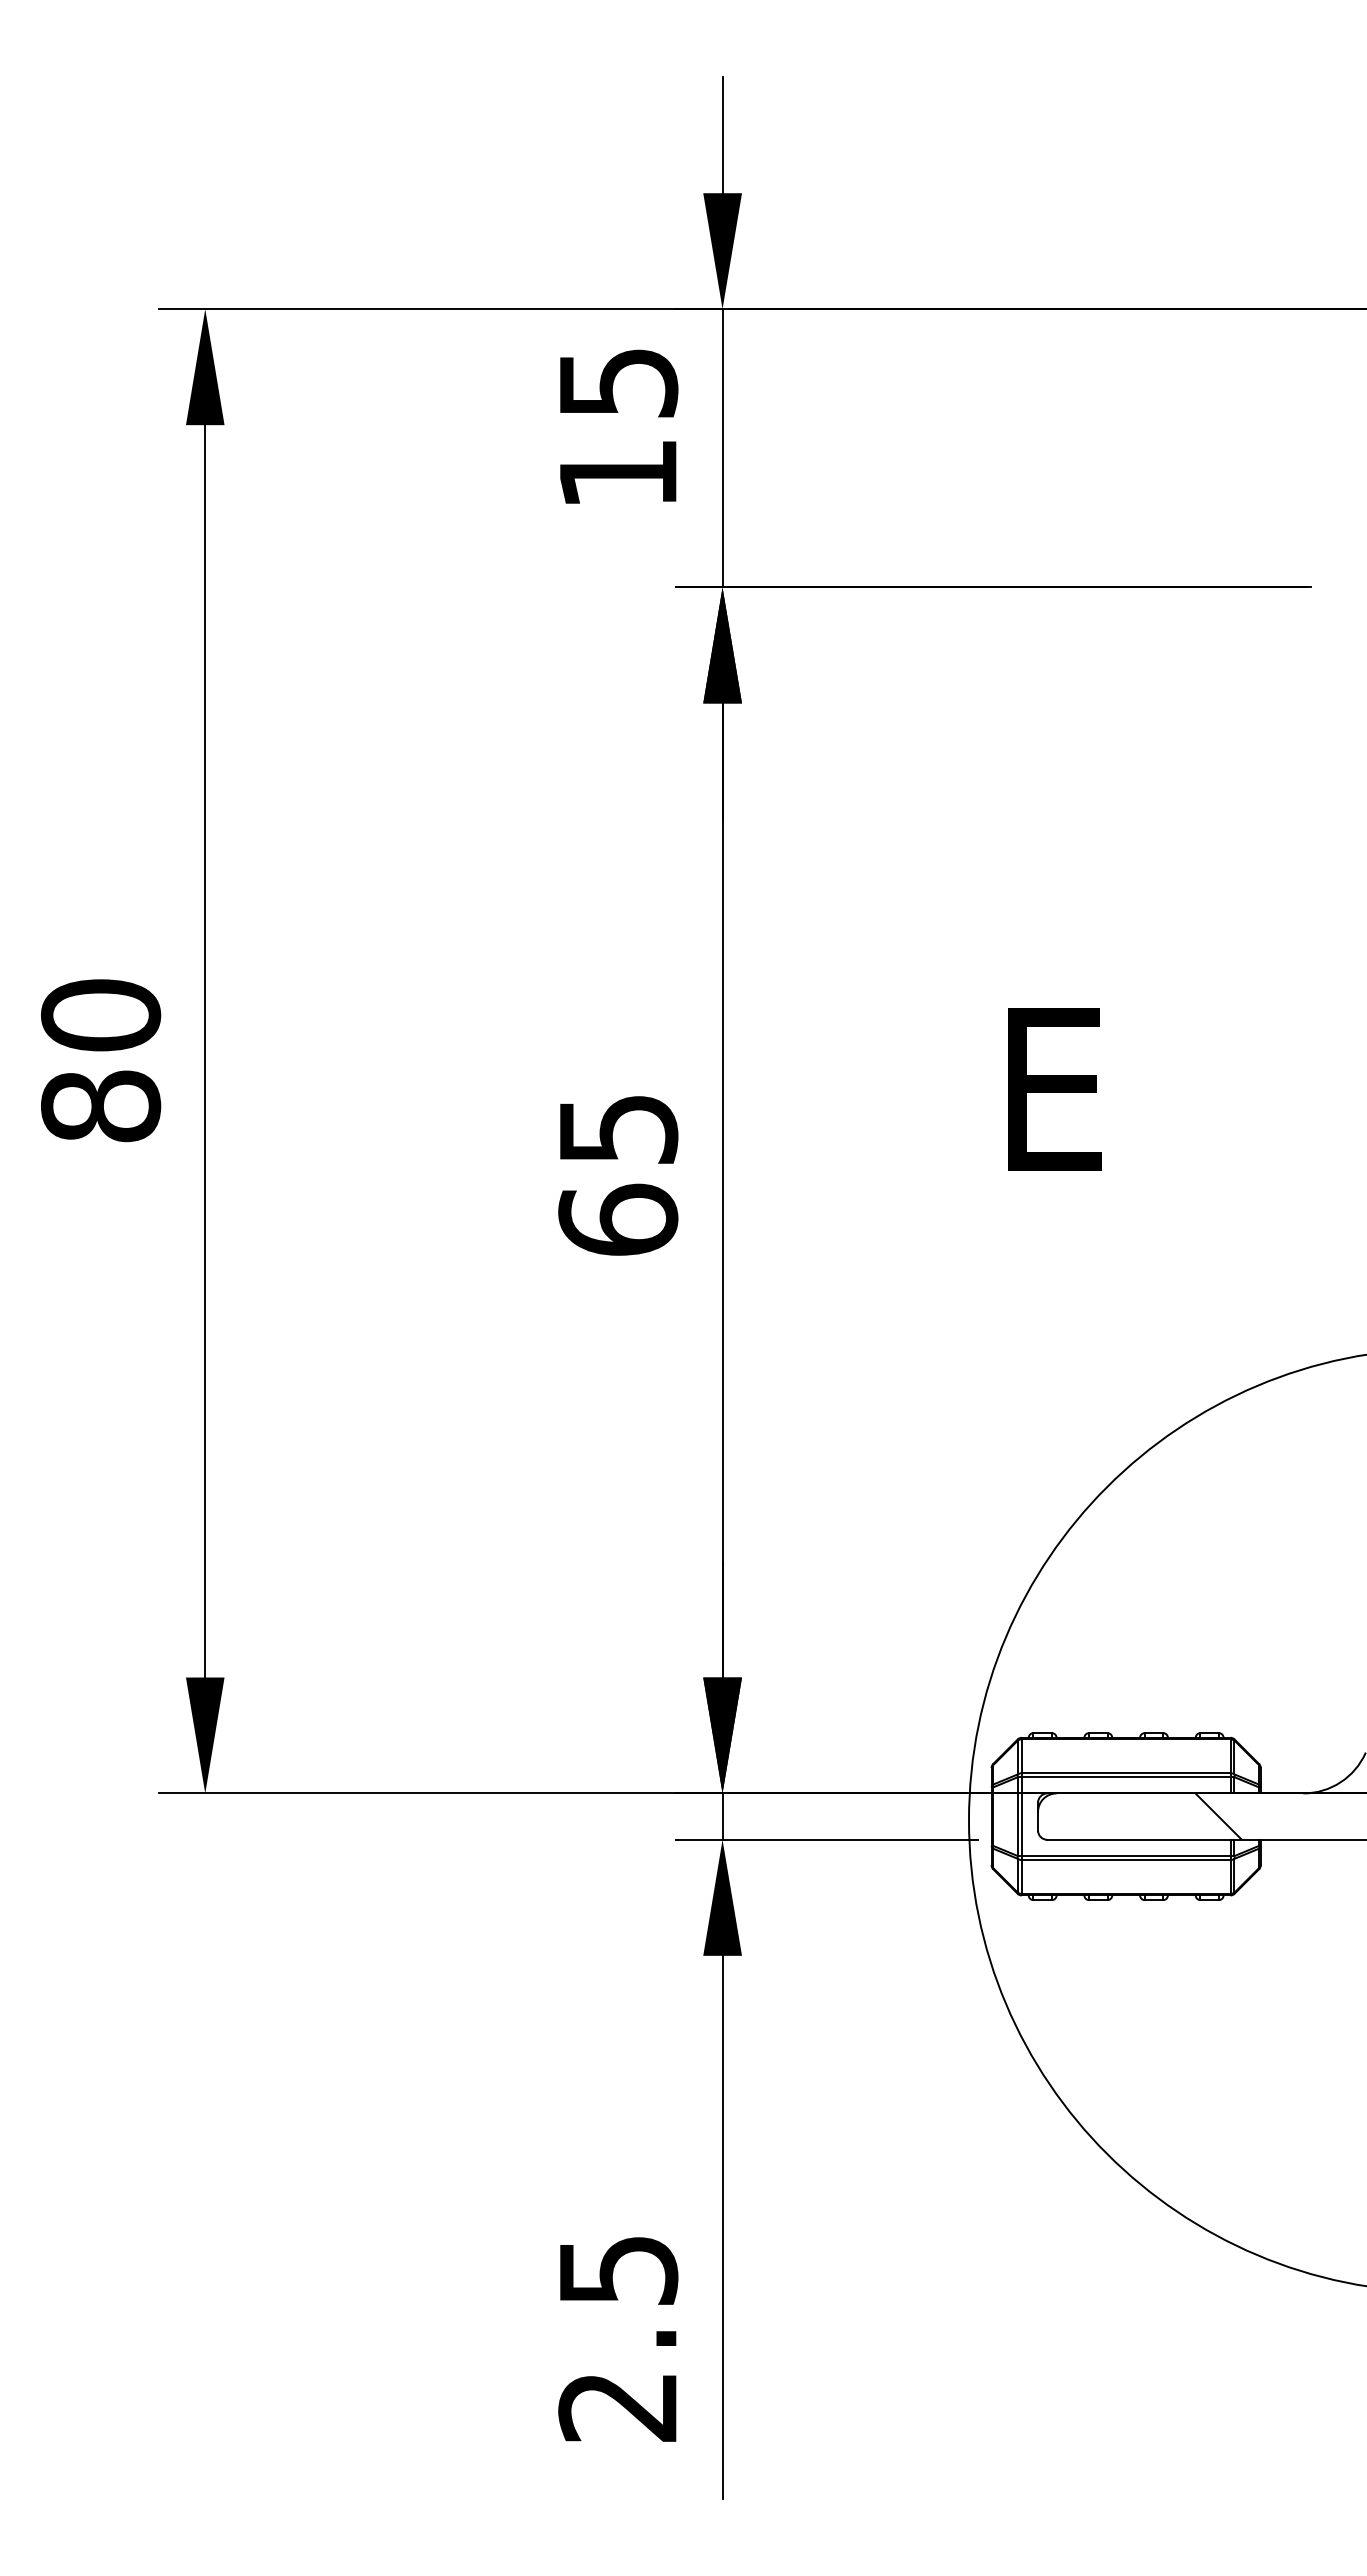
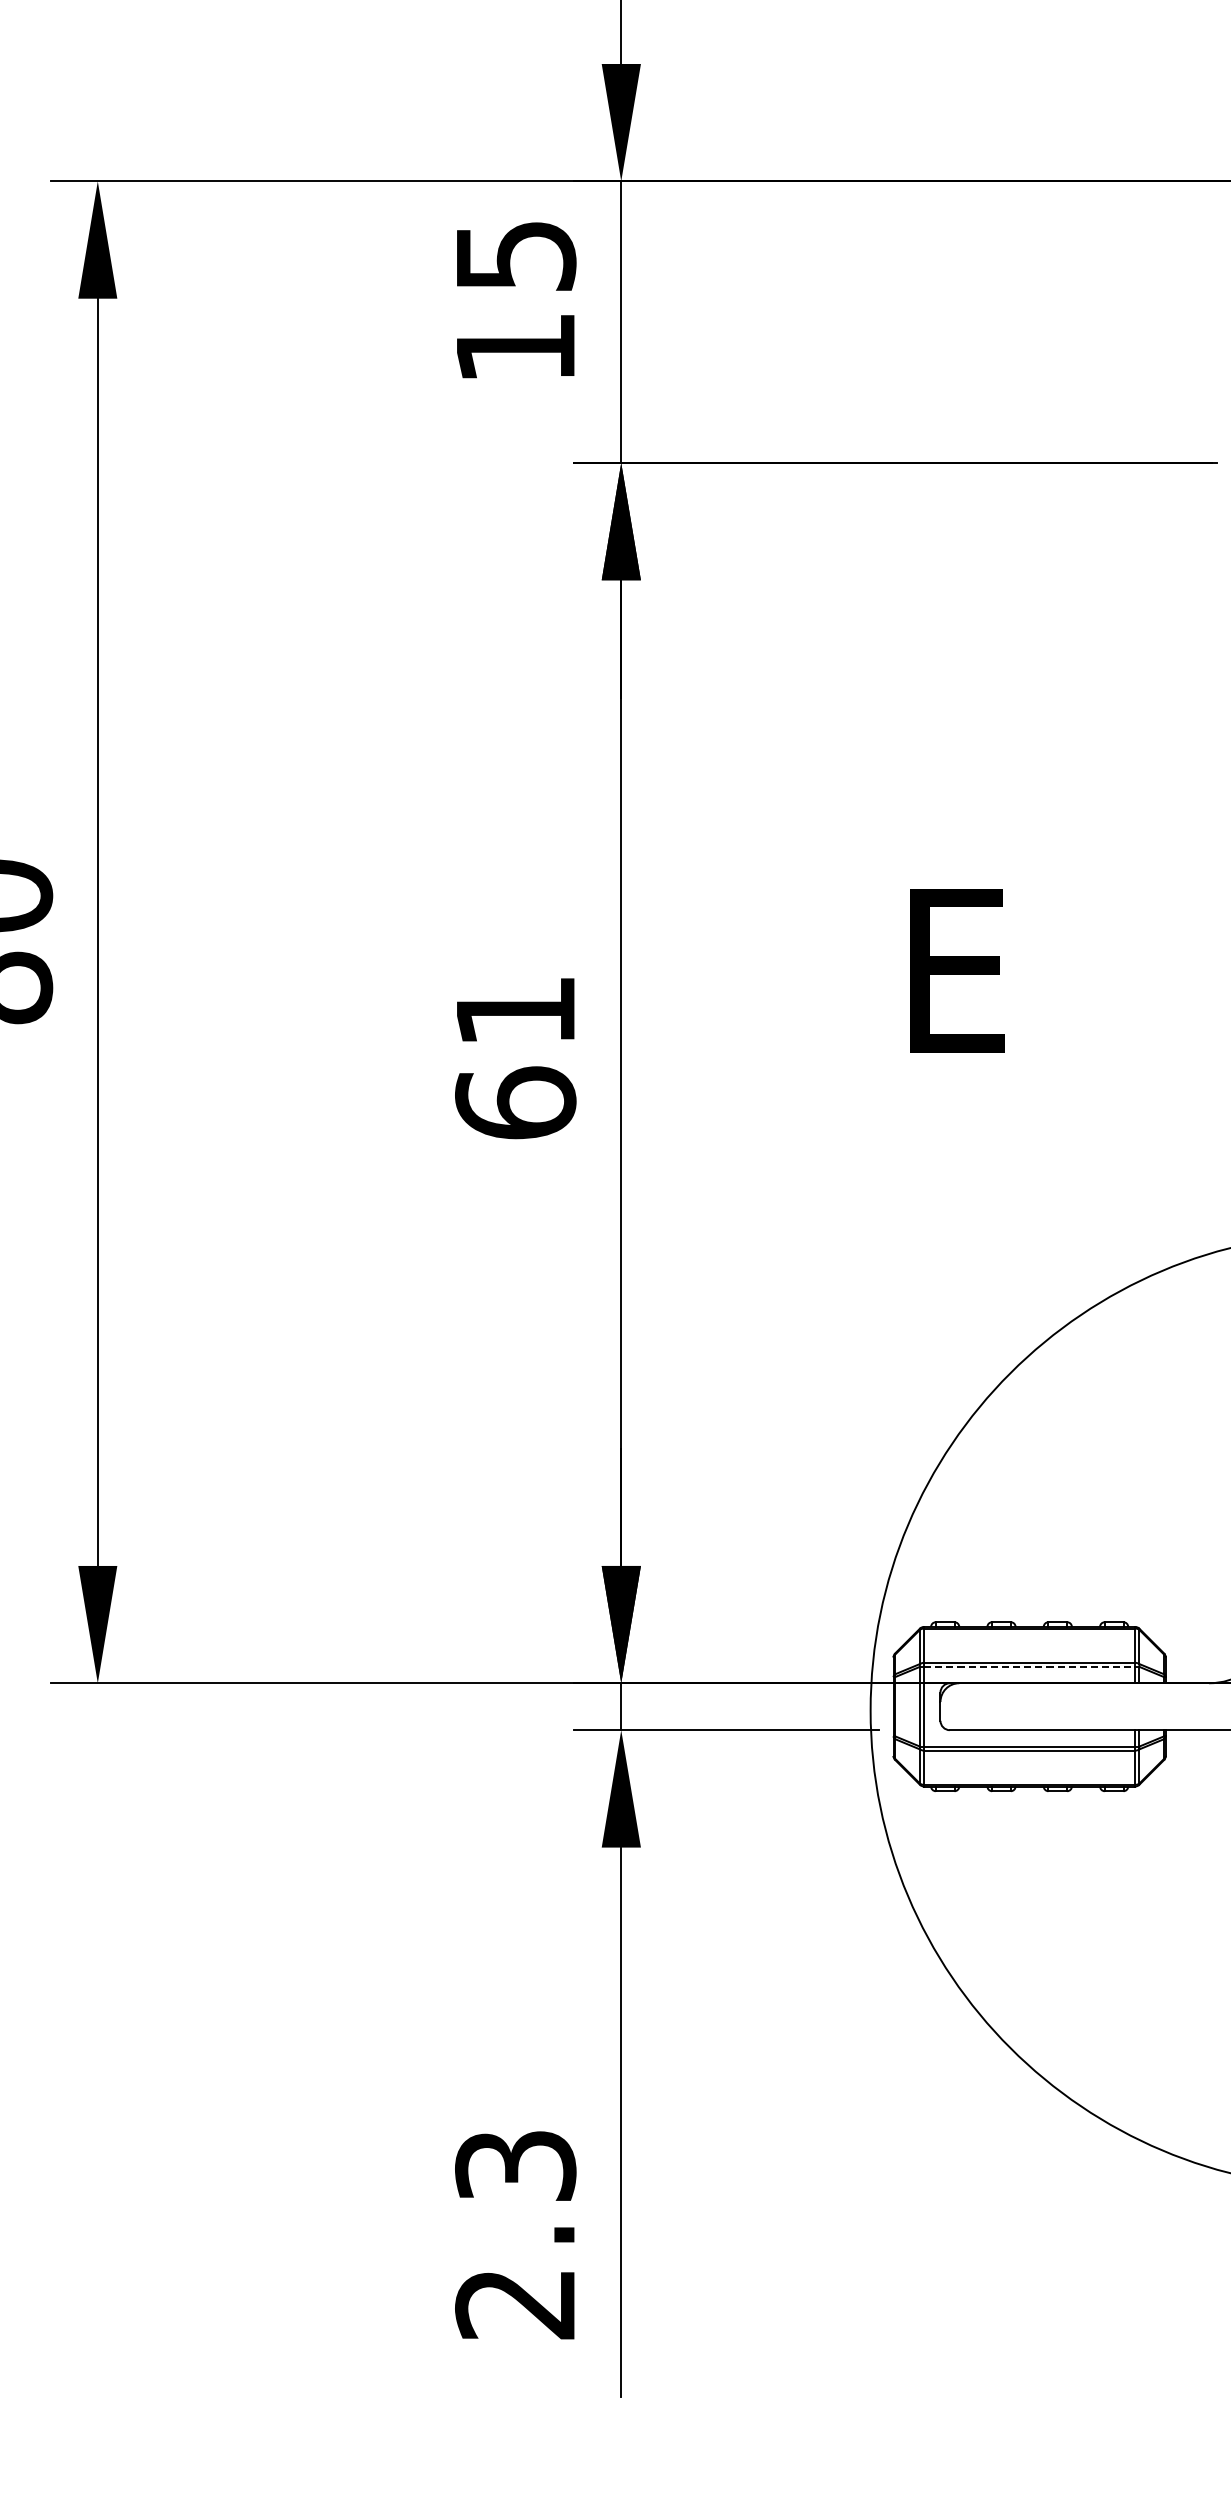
text: (619, 1129) -> (516, 1011), 65 -> 61
line: (1126, 1777) -> (1030, 1667), solid -> dashed
hatch: (1218, 1816) -> (1123, 1706), removed
text: (618, 2270) -> (515, 2165), 2.5 -> 2.3

